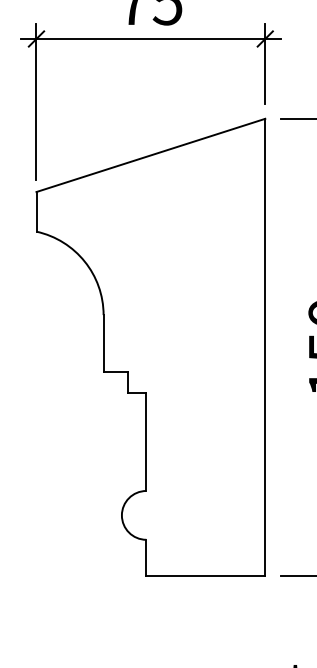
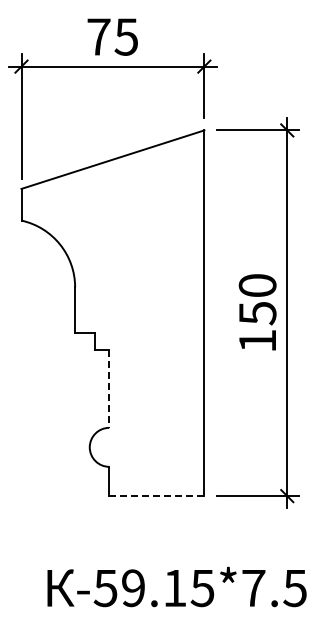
line: (146, 443) -> (109, 389), solid -> dashed
line: (205, 576) -> (156, 496), solid -> dashed

